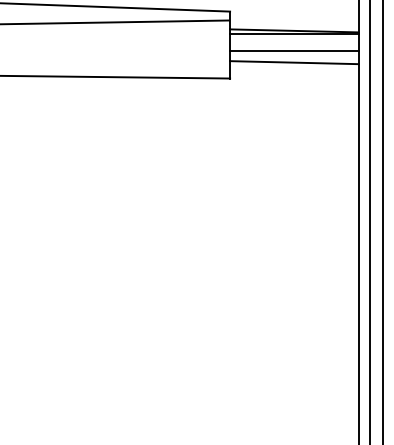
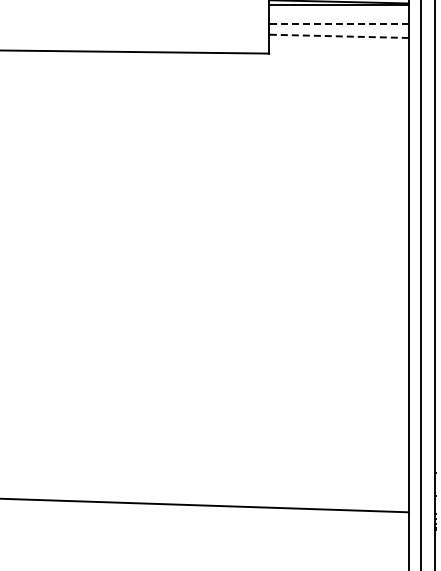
line: (294, 51) -> (338, 24), solid -> dashed
line: (294, 62) -> (338, 36), solid -> dashed

